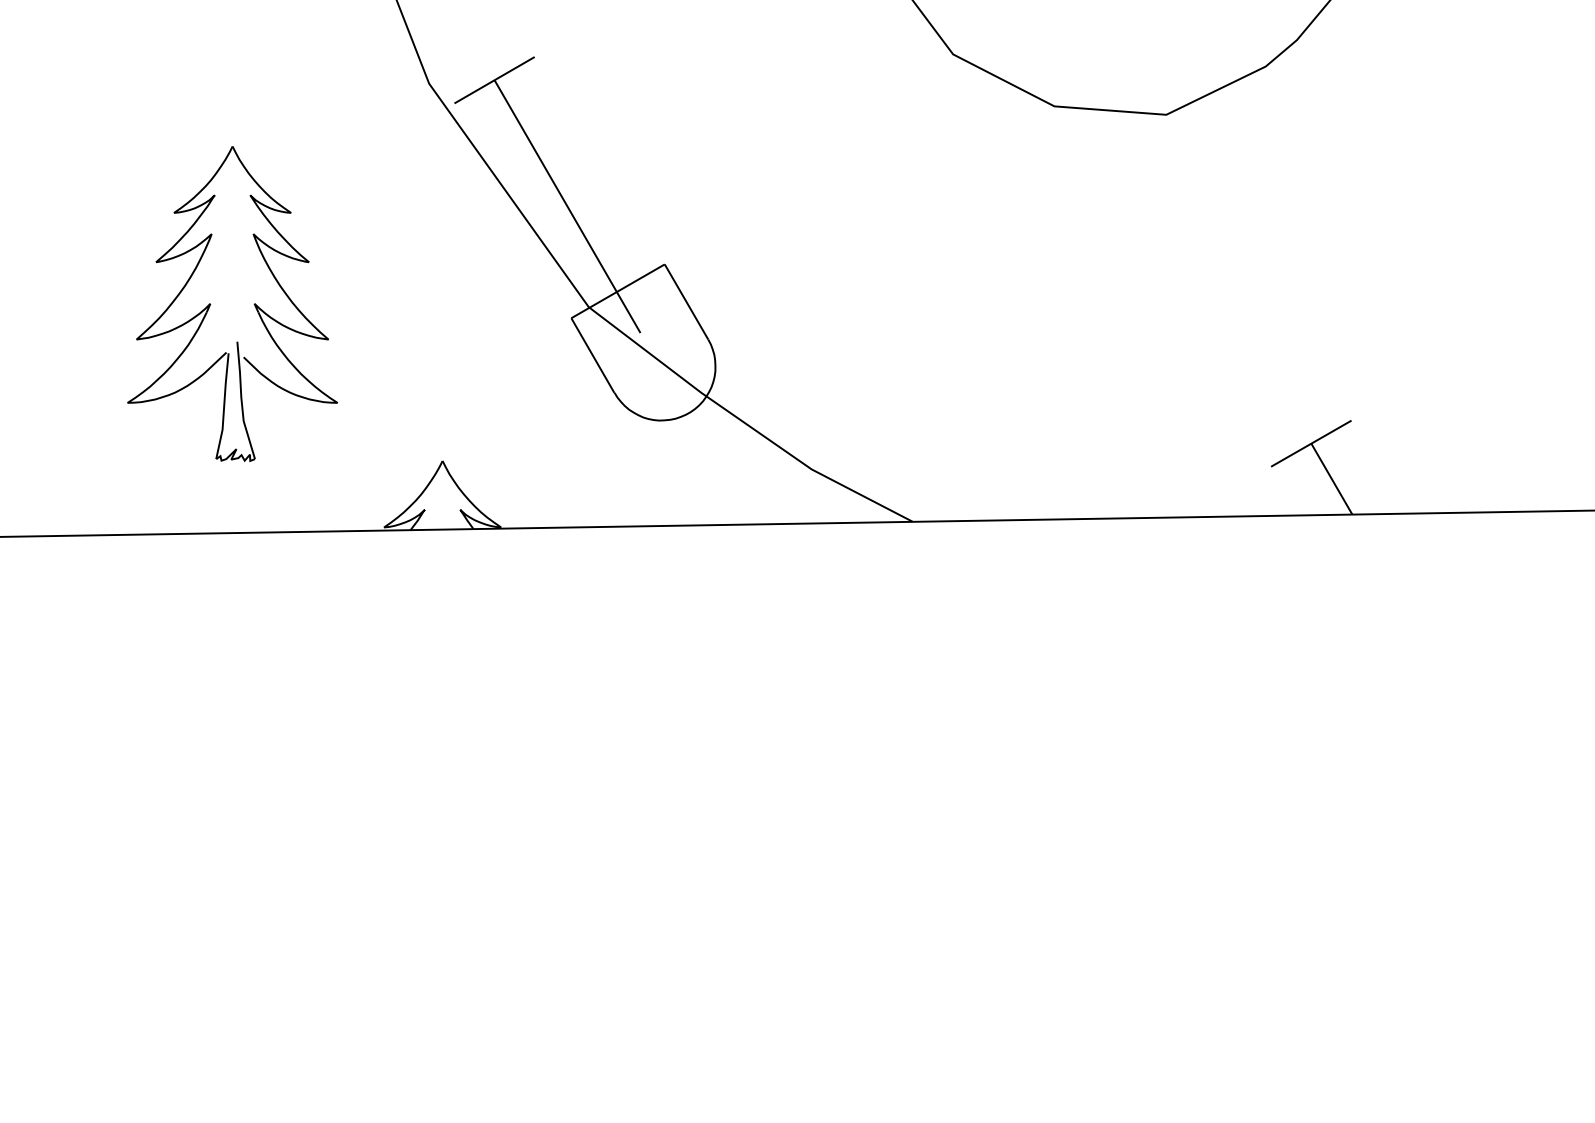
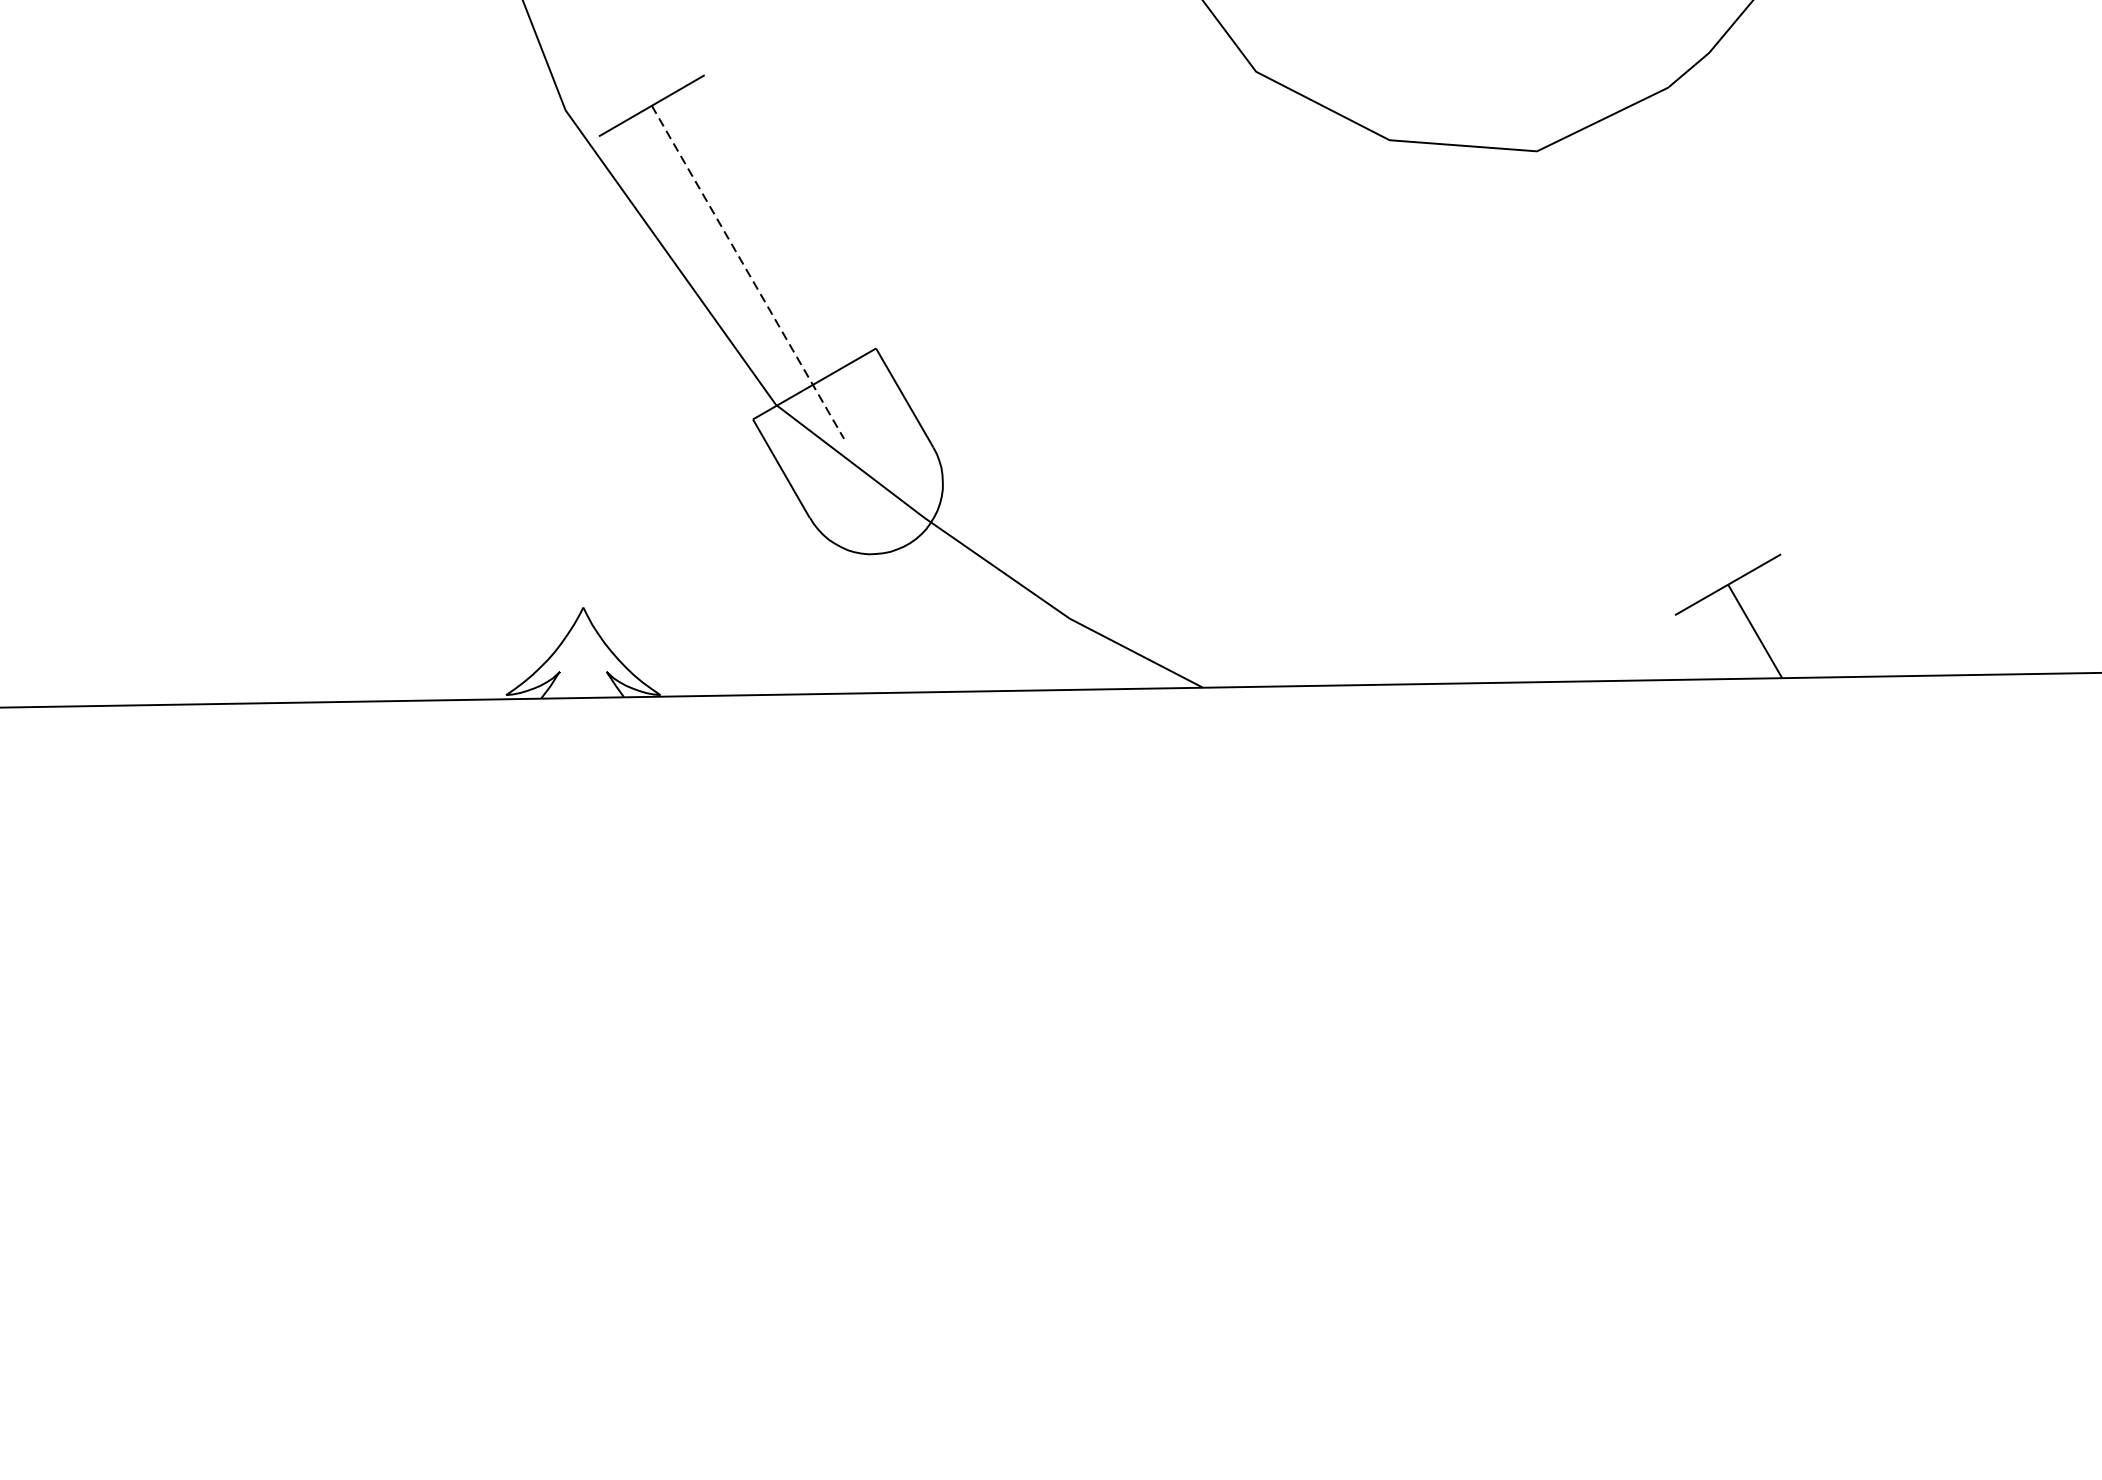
line: (567, 206) -> (747, 272), solid -> dashed
part: (211, 304) -> (278, 401), removed

